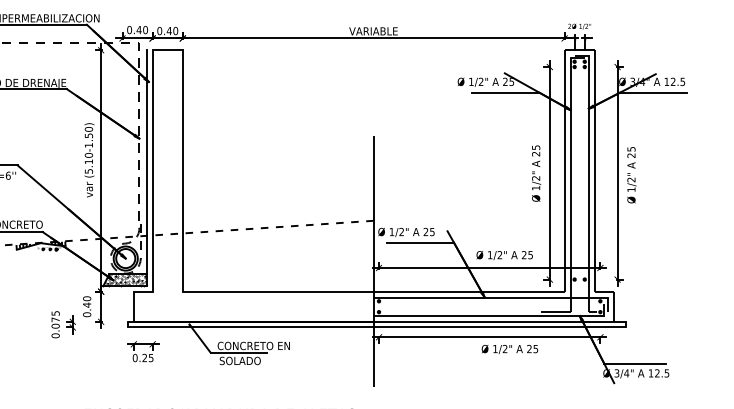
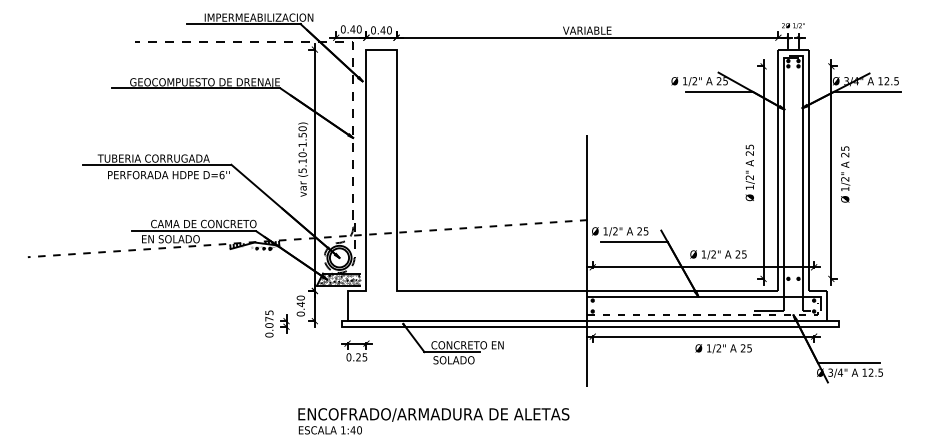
line: (146, 168) -> (360, 167), removed
line: (496, 316) -> (710, 315), solid -> dashed

